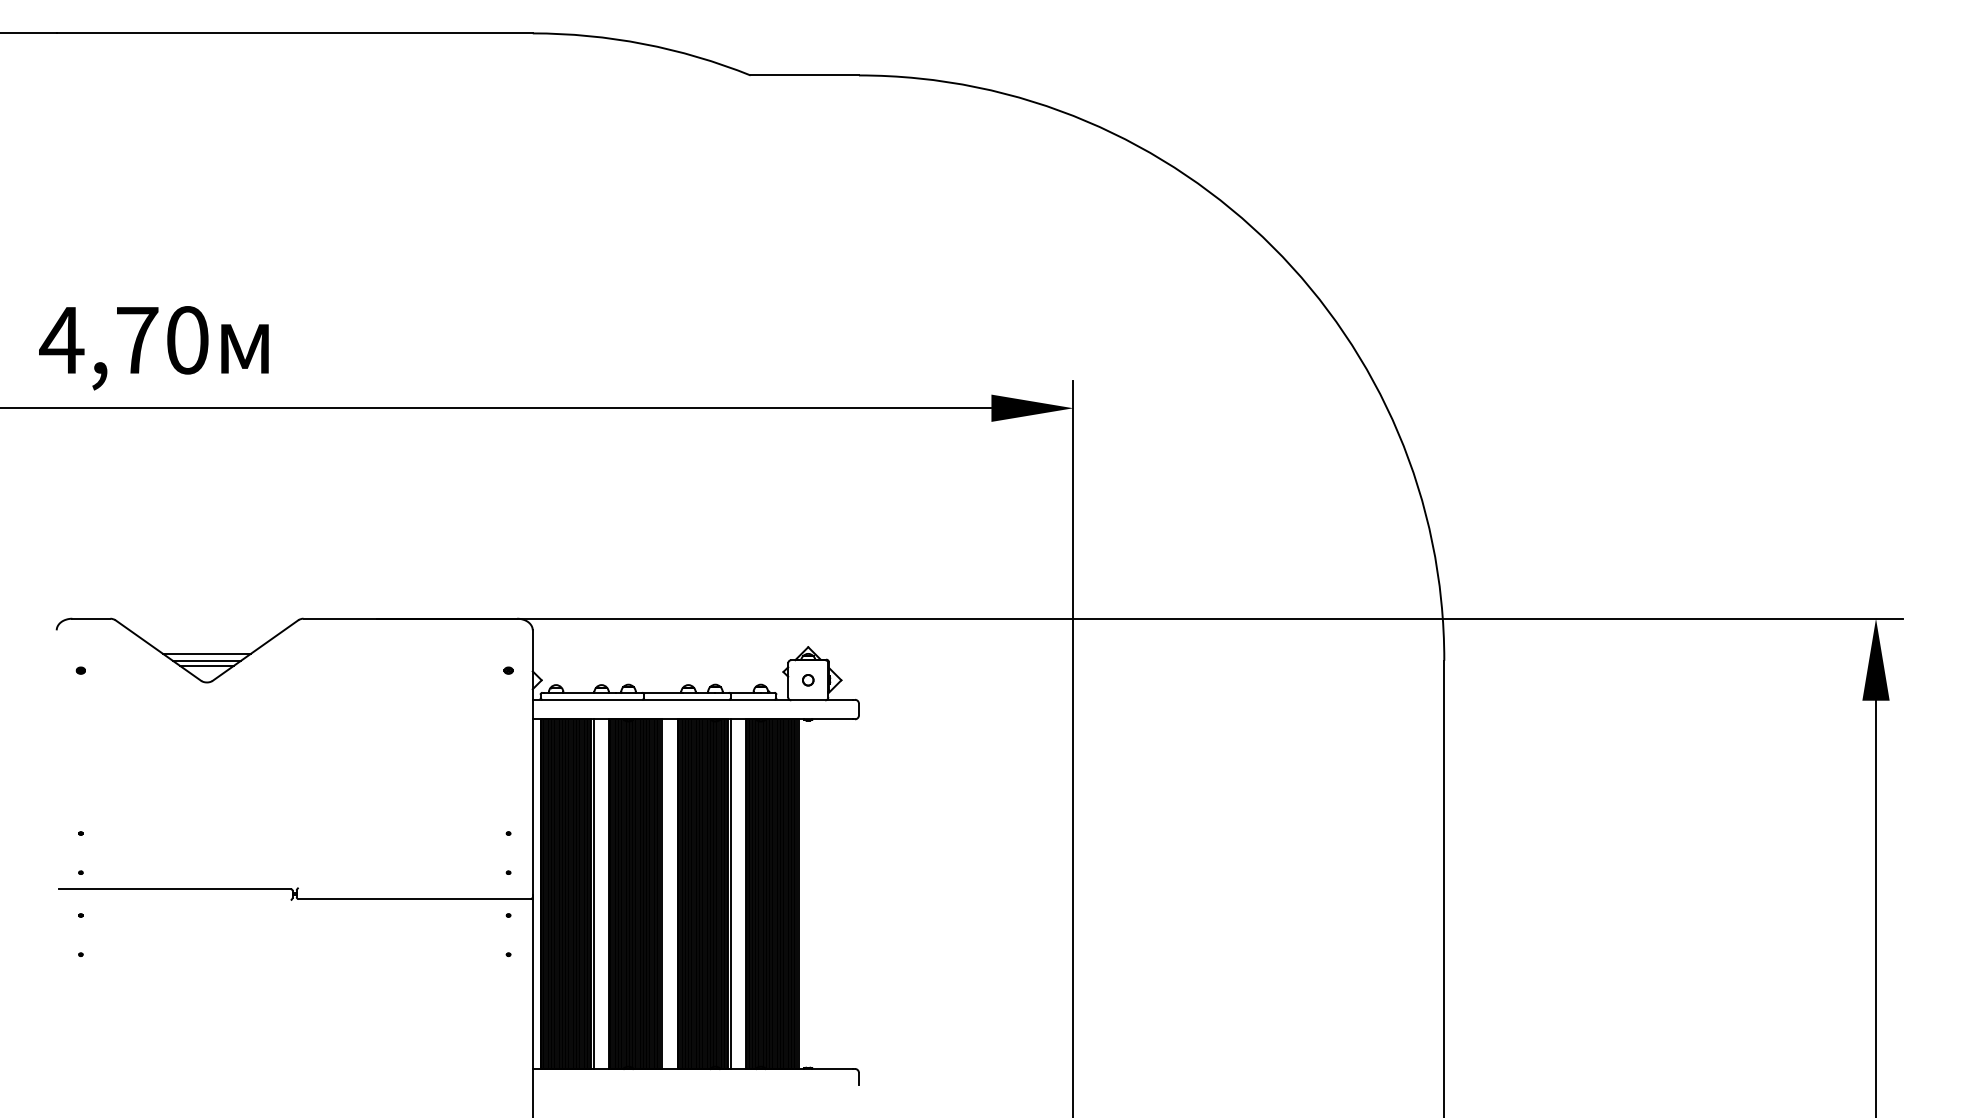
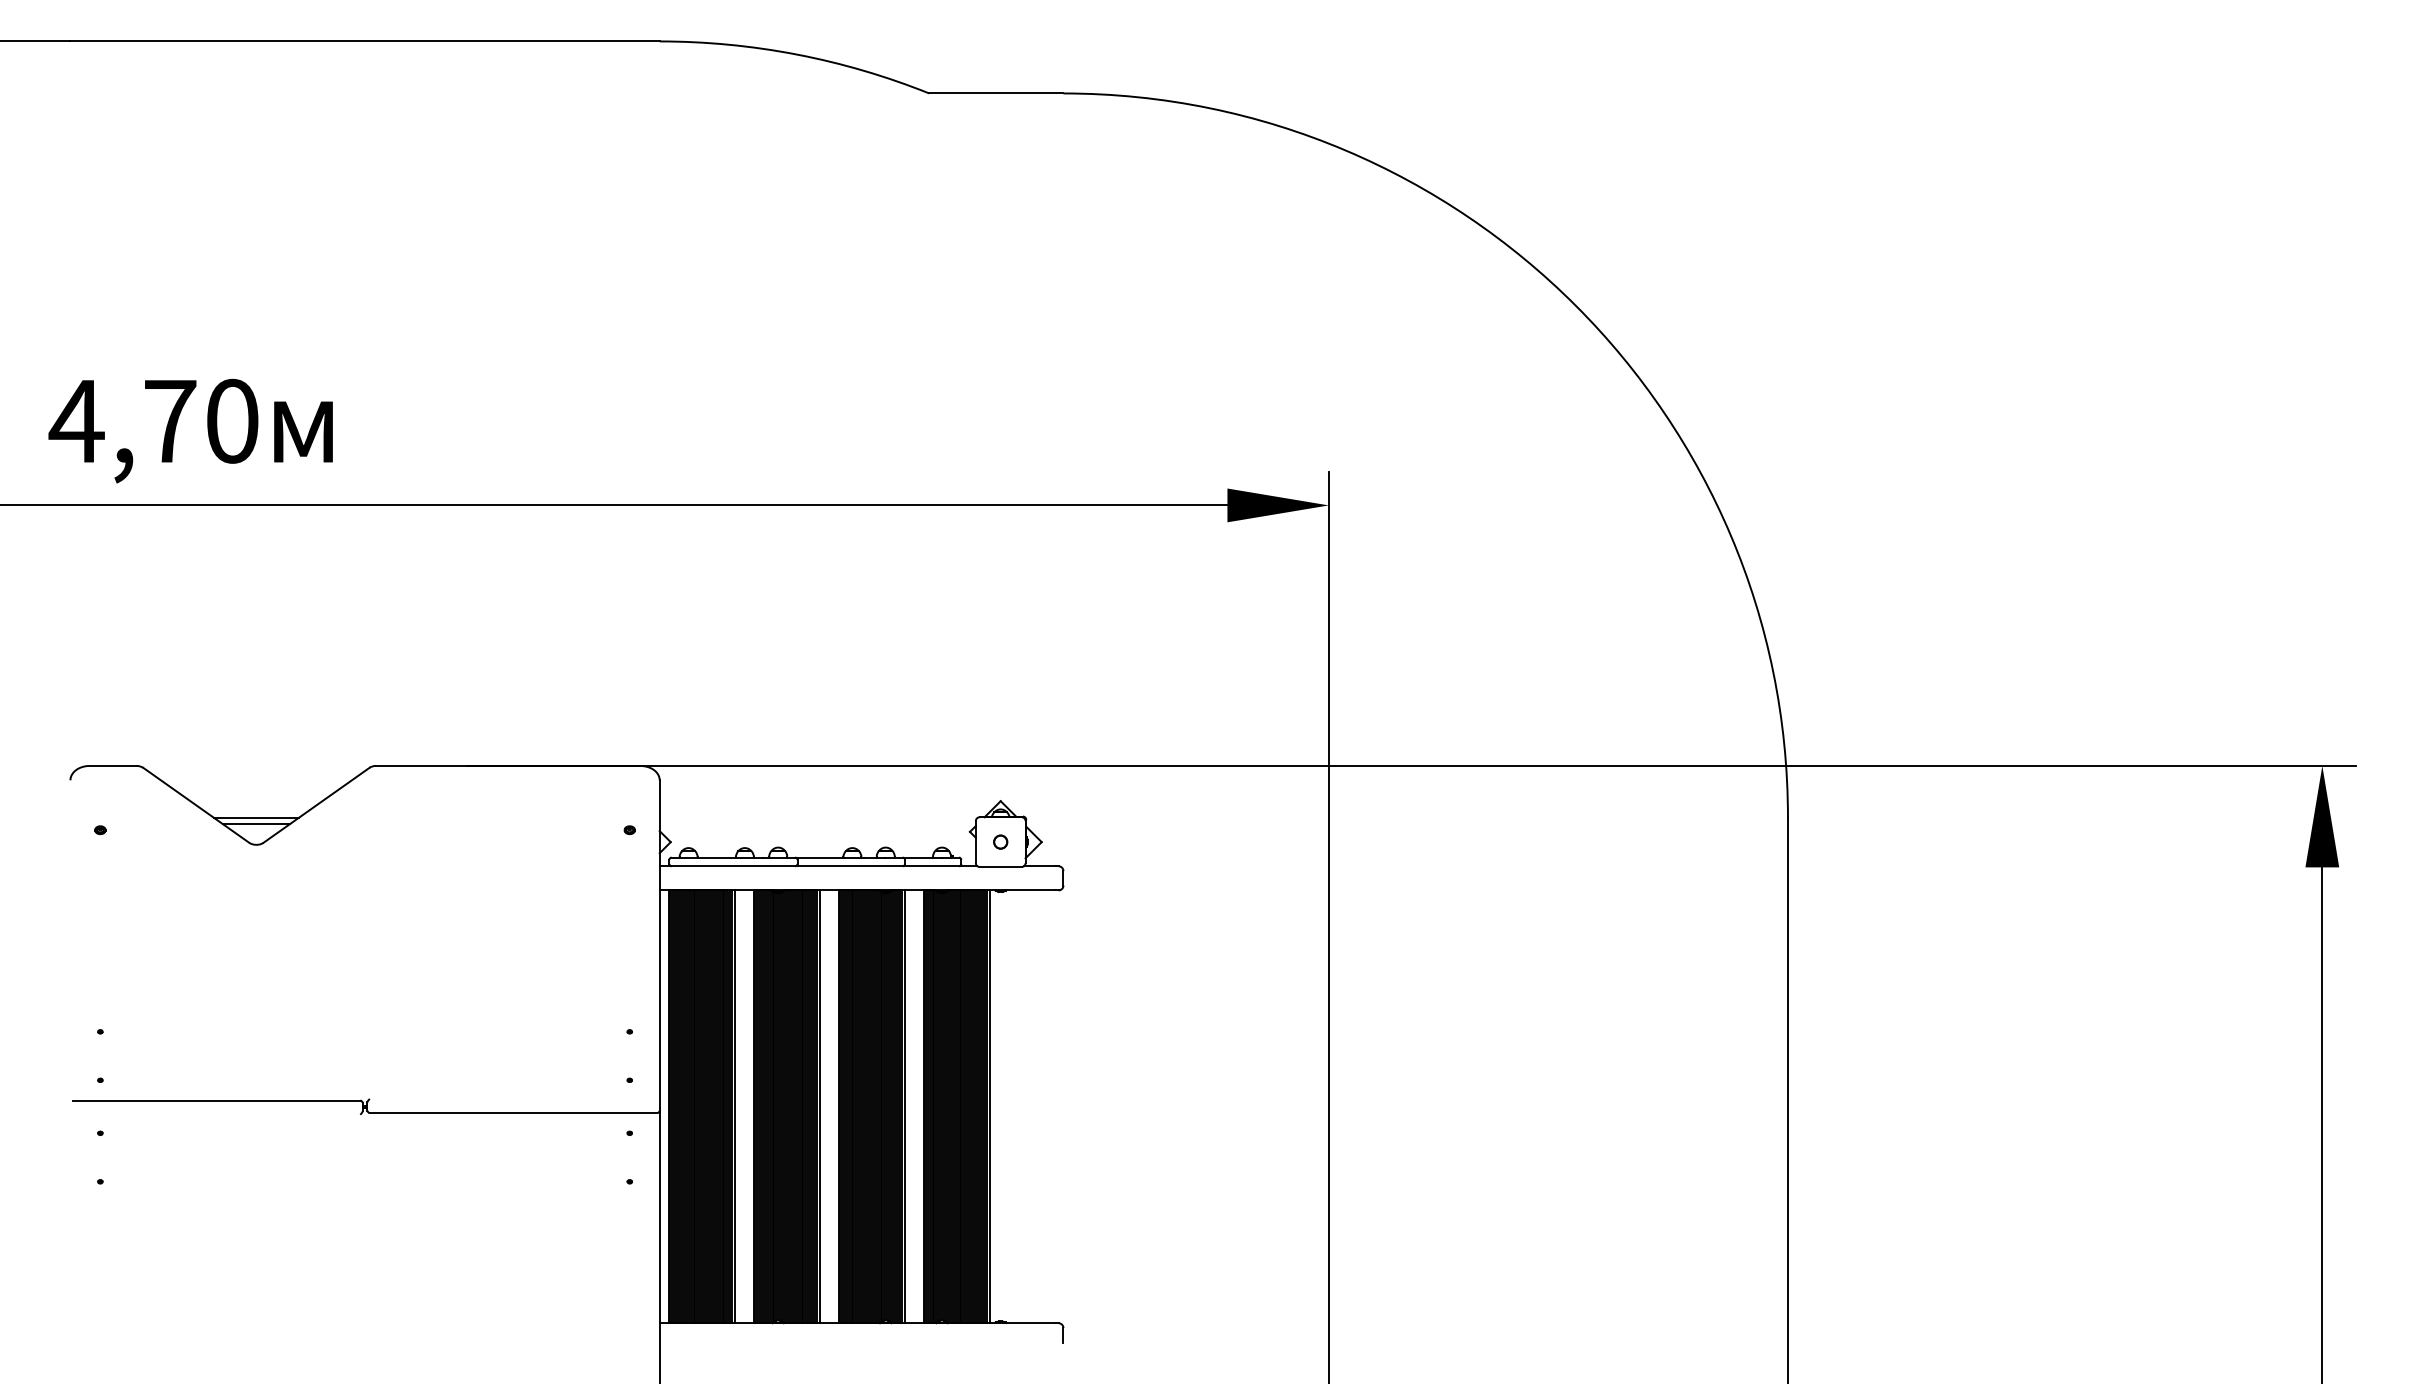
line: (206, 653) -> (255, 809), removed

